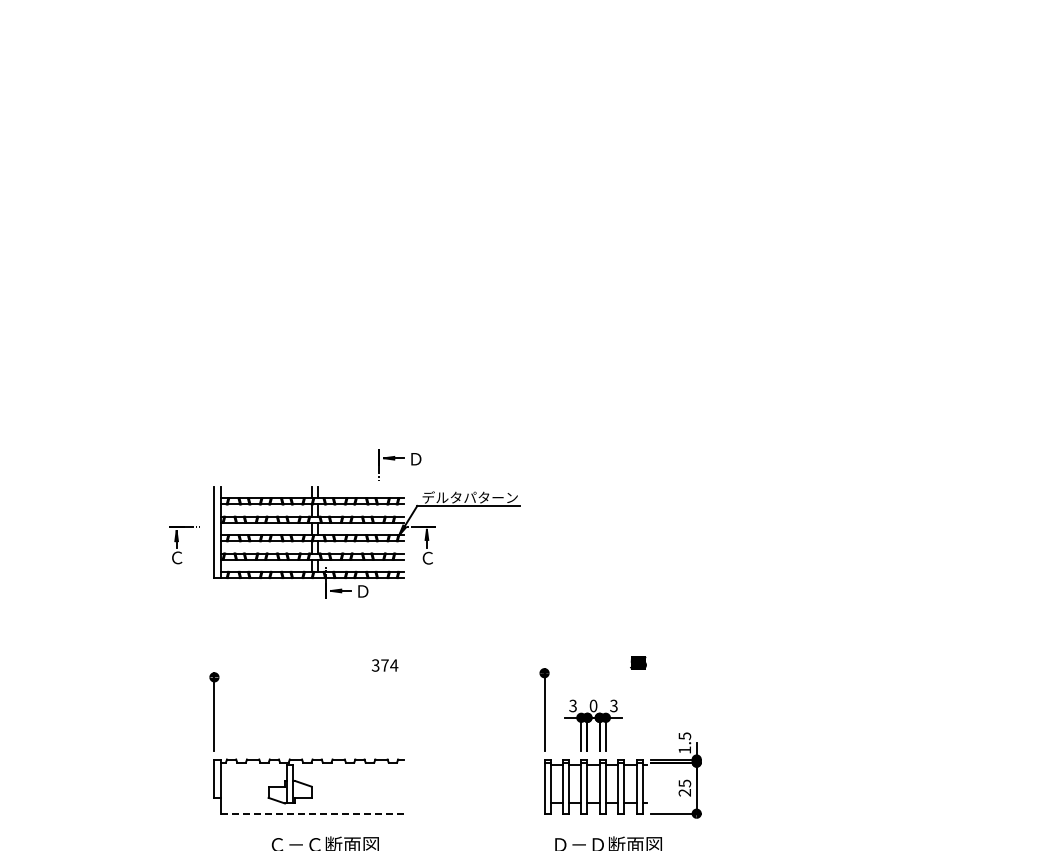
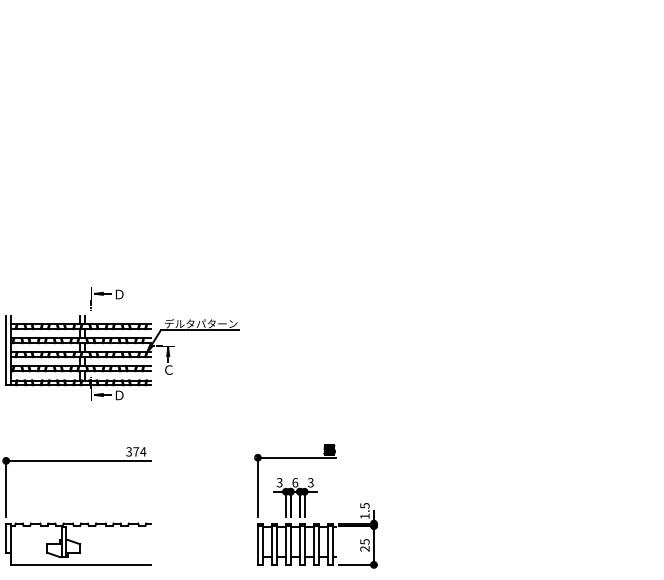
part: (399, 464) -> (106, 298), moved
line: (595, 673) -> (296, 457), added
line: (309, 677) -> (78, 461), added
text: (593, 705) -> (295, 482), 0 -> 6
line: (312, 813) -> (80, 564), dashed -> solid

